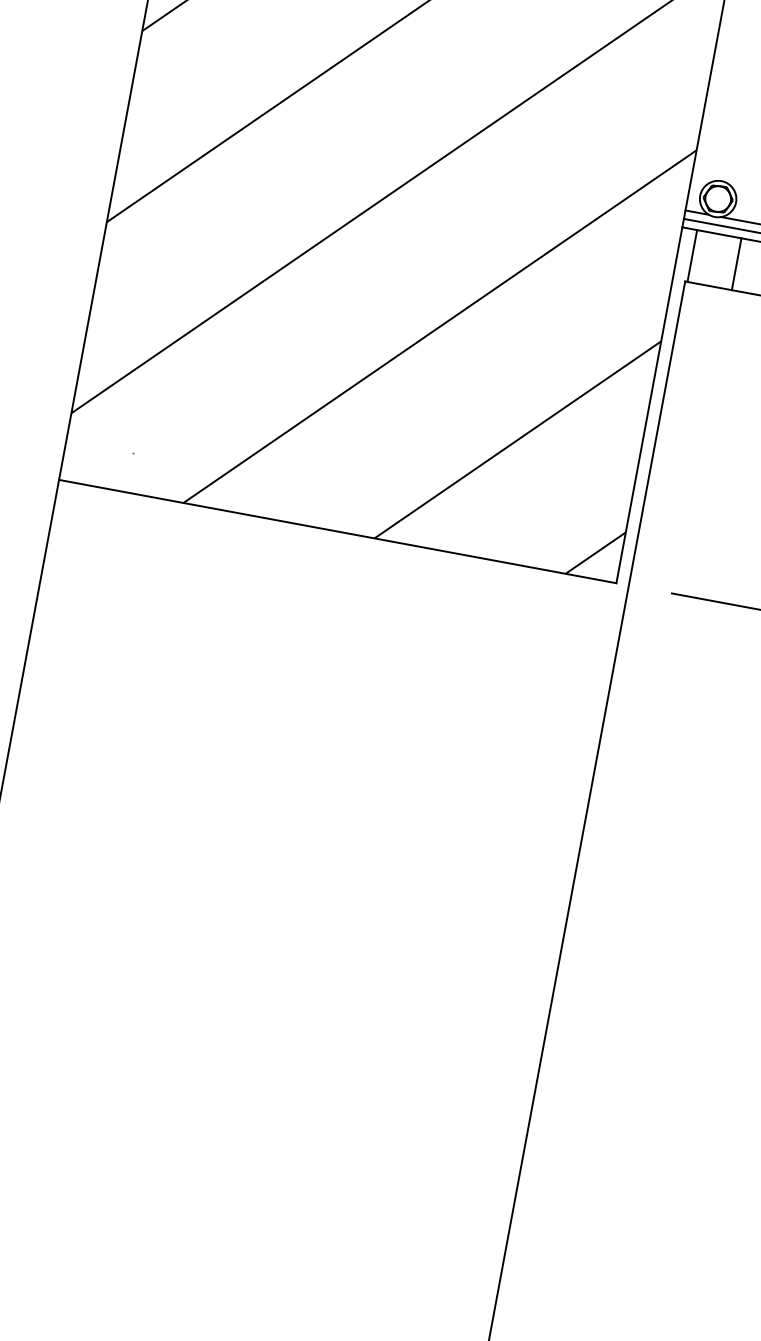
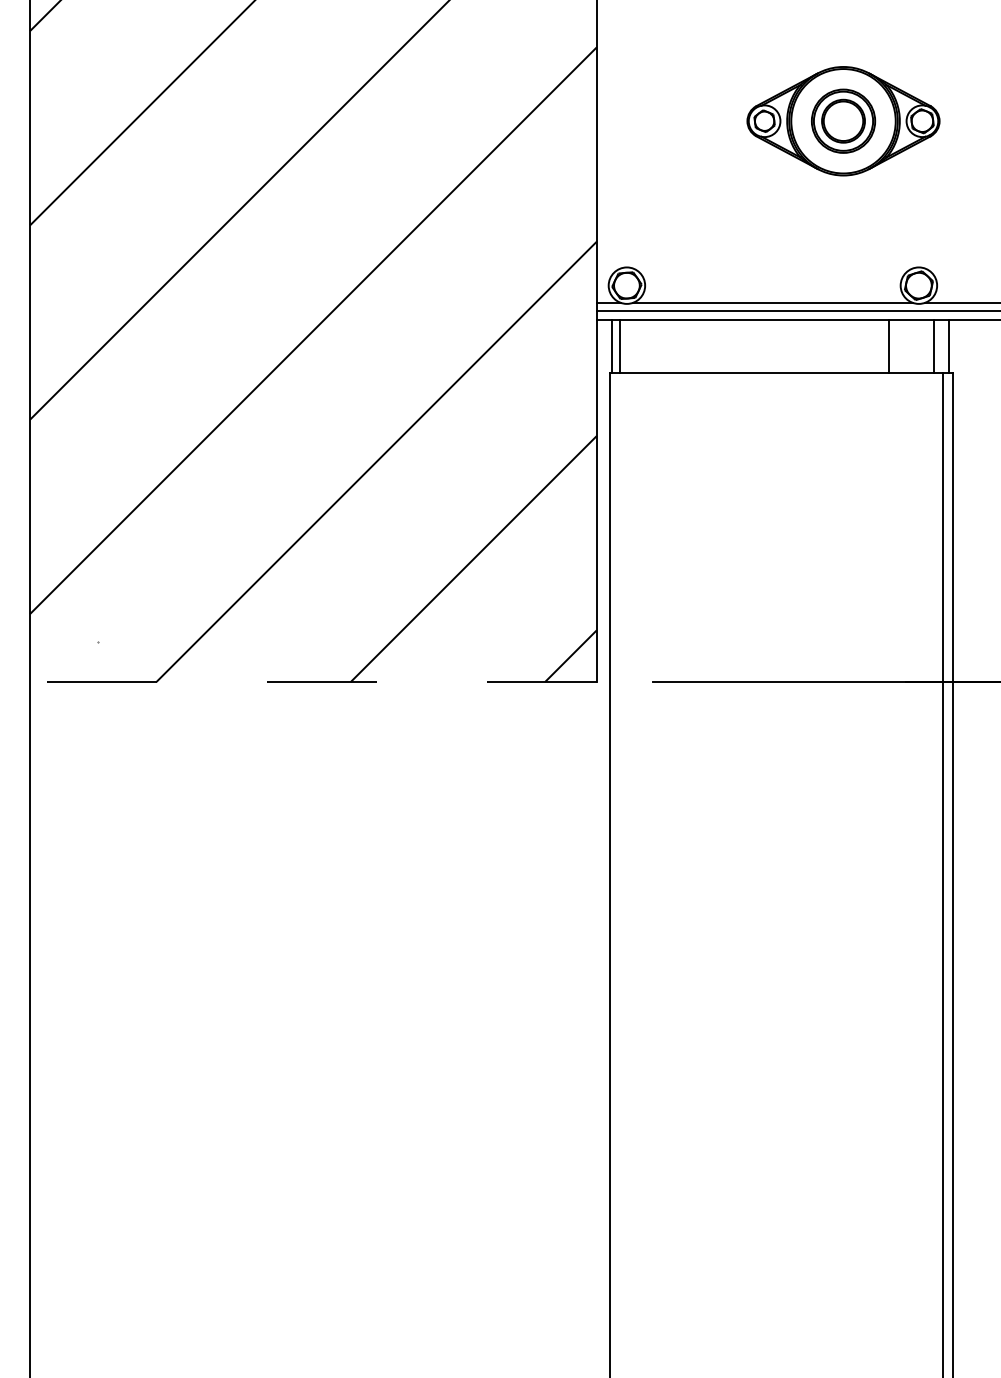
line: (736, 264) -> (619, 346), moved
line: (336, 530) -> (312, 681), solid -> dashed

